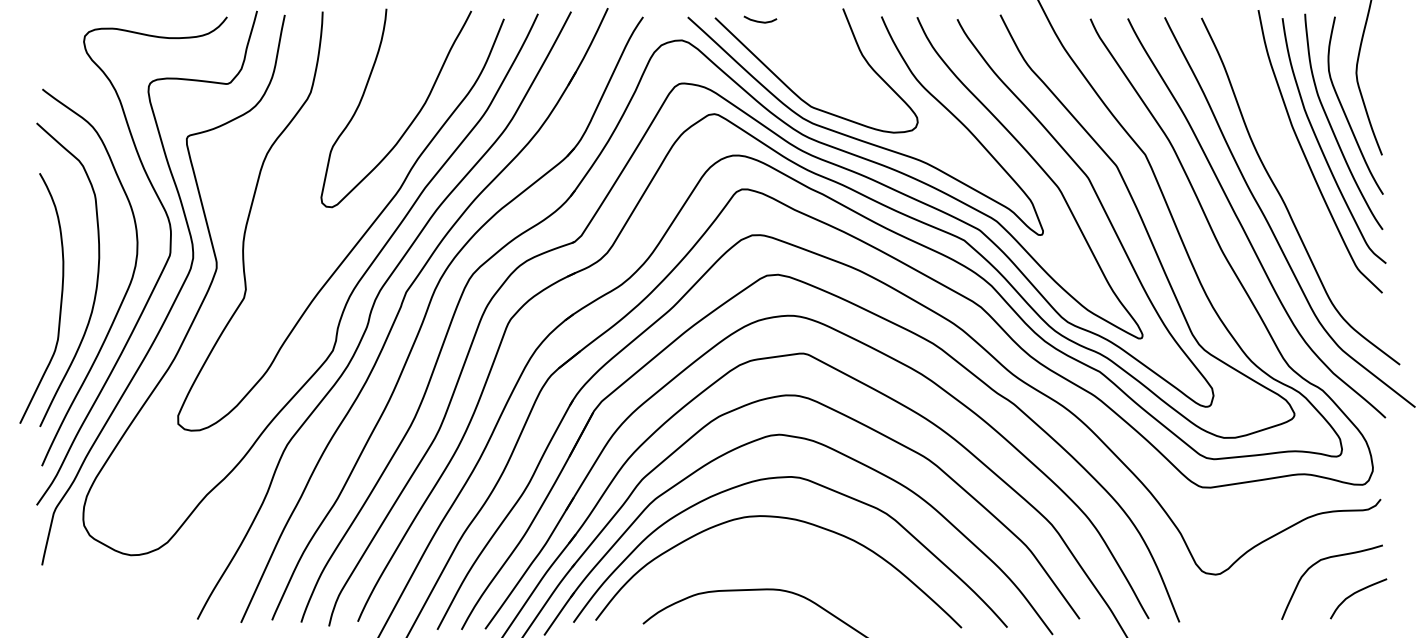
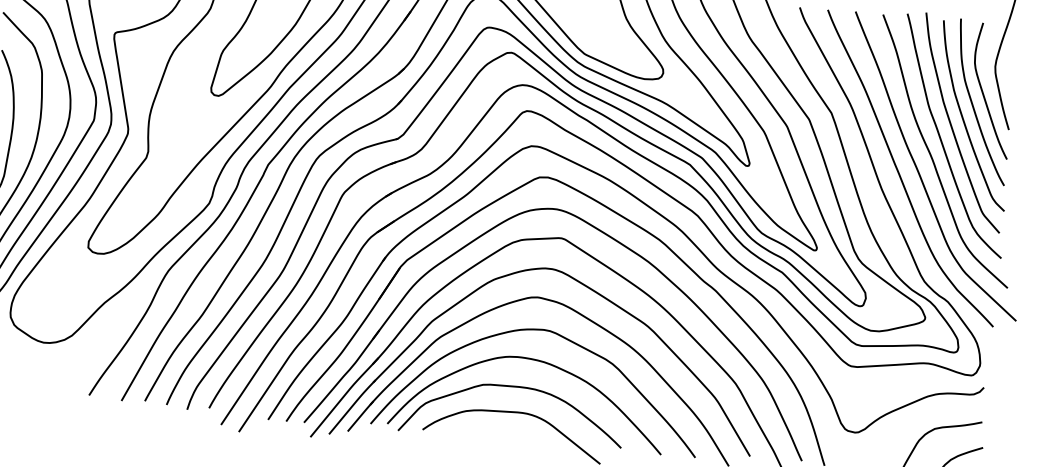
curve: (1294, 176) -> (941, 139), added
curve: (759, 556) -> (514, 387), added

